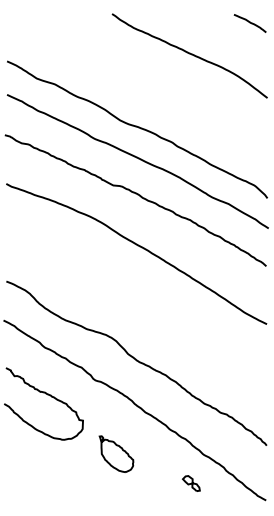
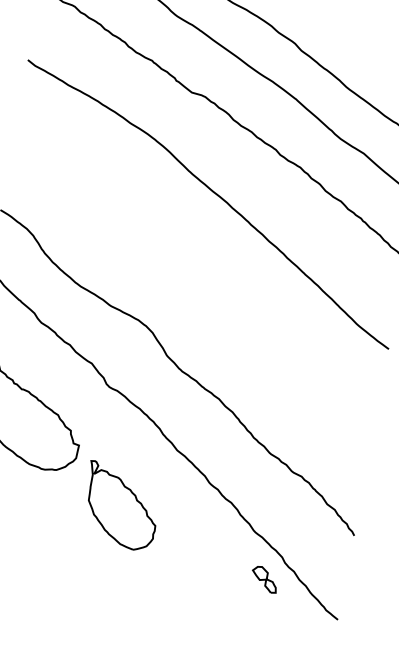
part: (116, 453) -> (121, 505), size x1.43
part: (190, 483) -> (263, 579), moved

